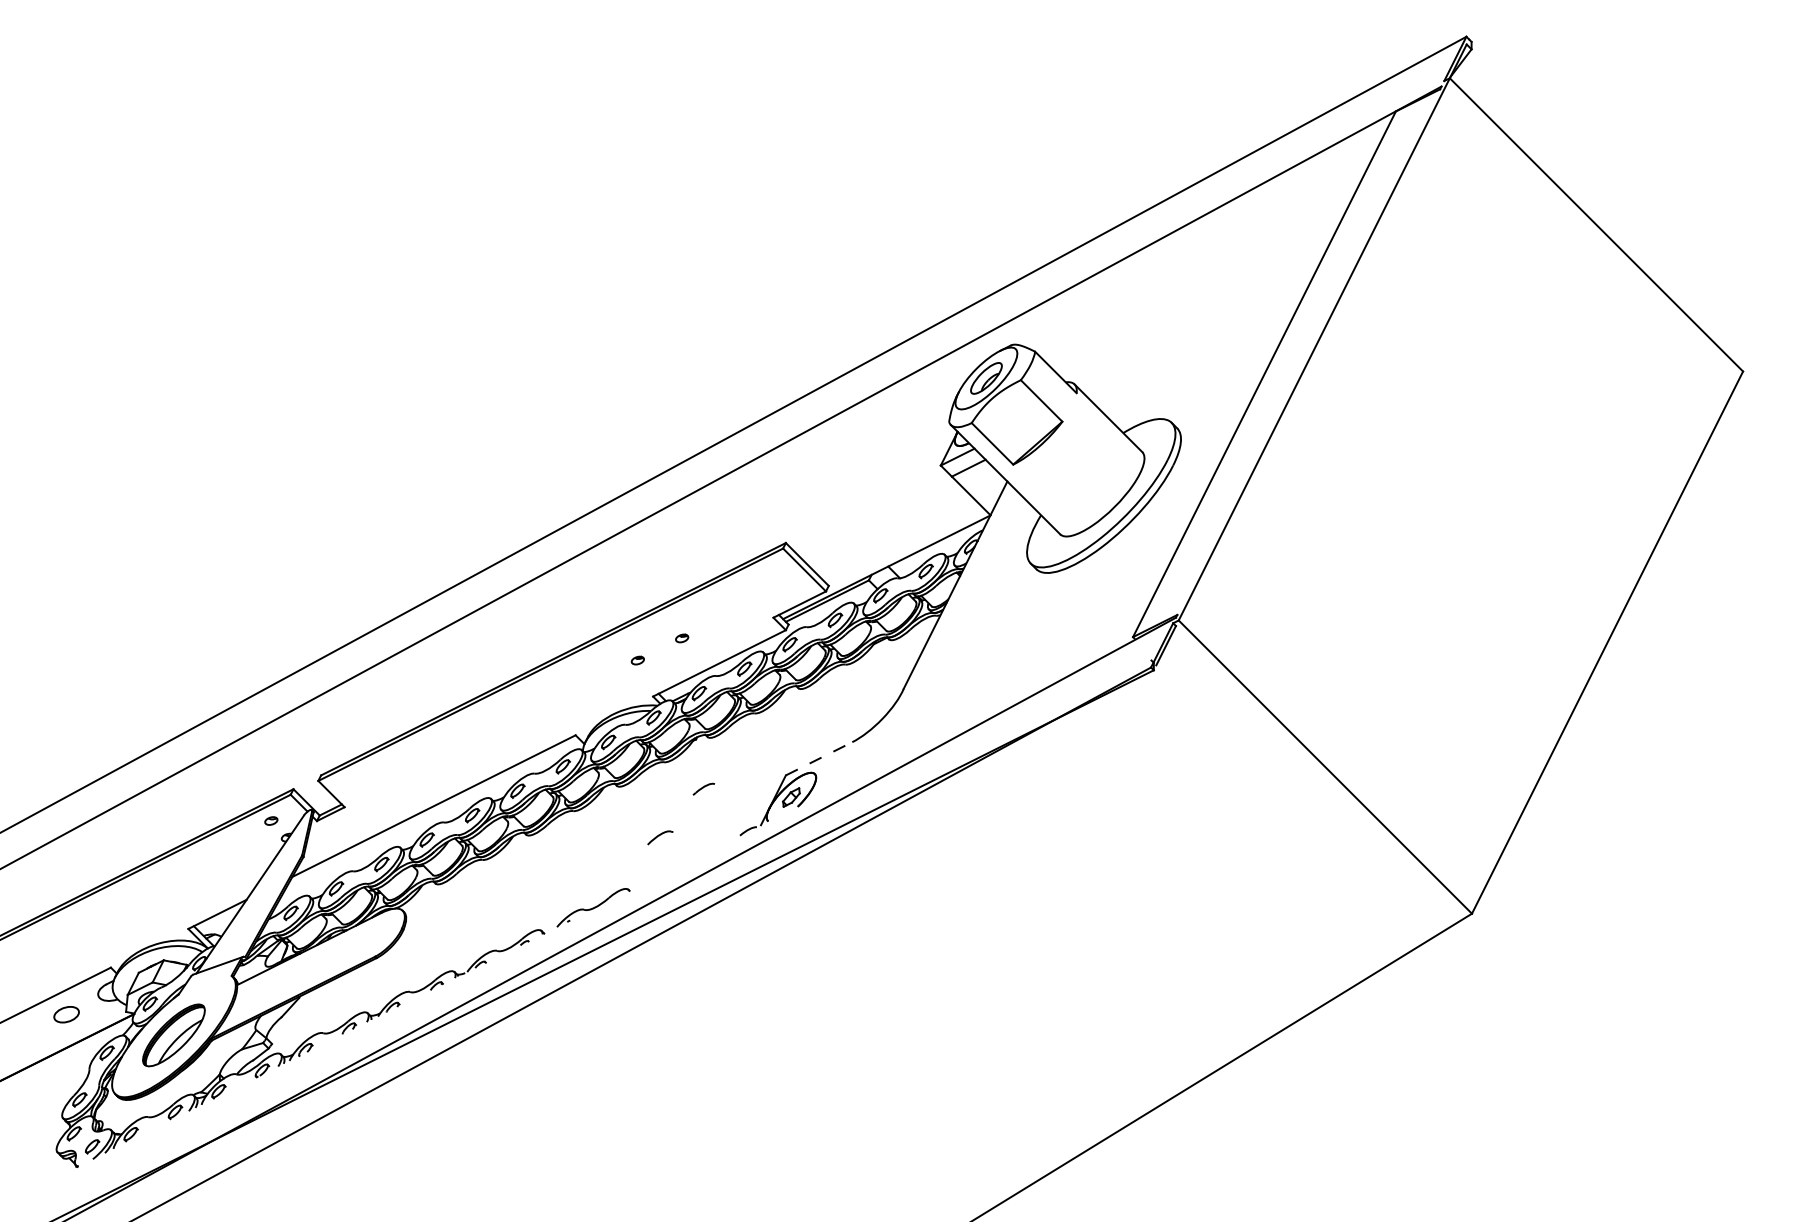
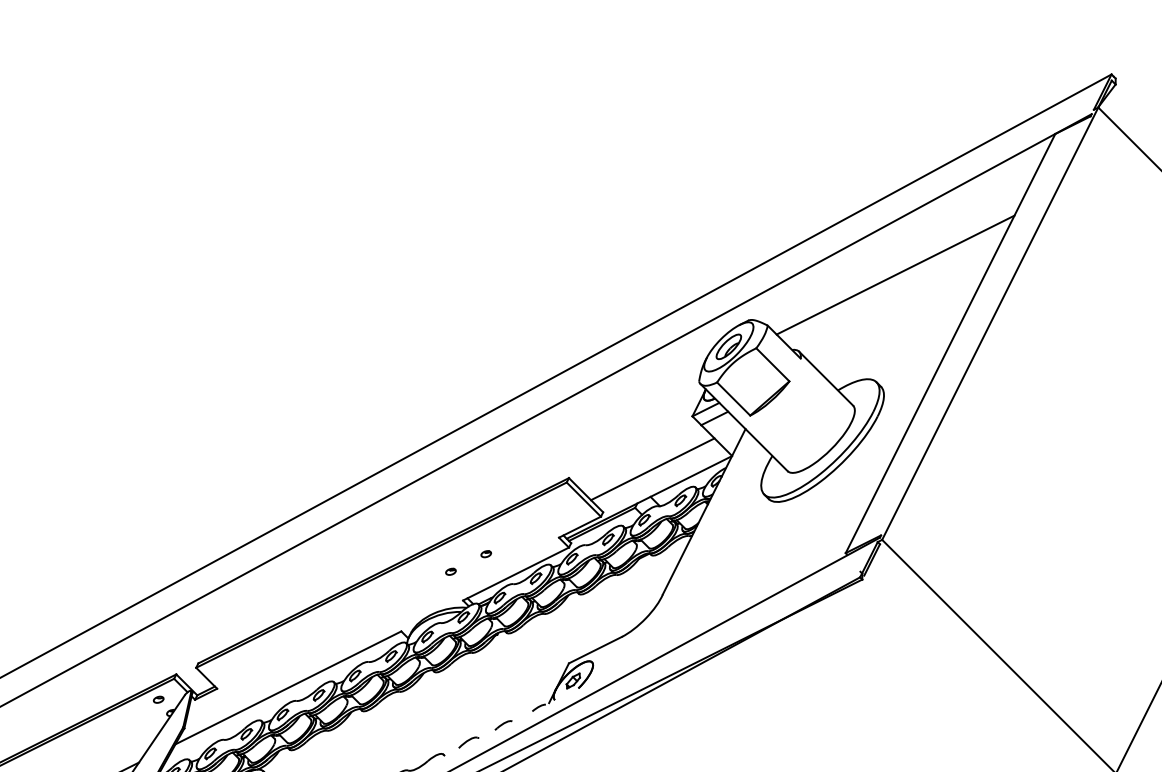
line: (1195, 287) -> (895, 274), added
line: (890, 531) -> (652, 468), added
line: (819, 758) -> (595, 649), dashed -> solid
part: (703, 788) -> (503, 724), moved
part: (660, 837) -> (468, 742), moved

